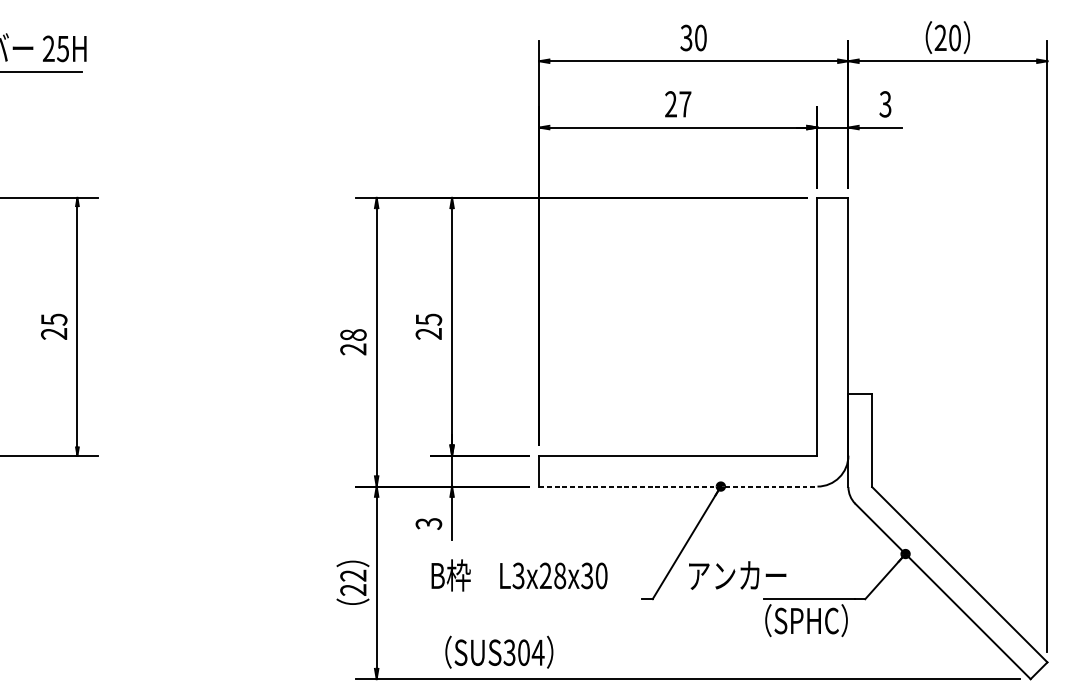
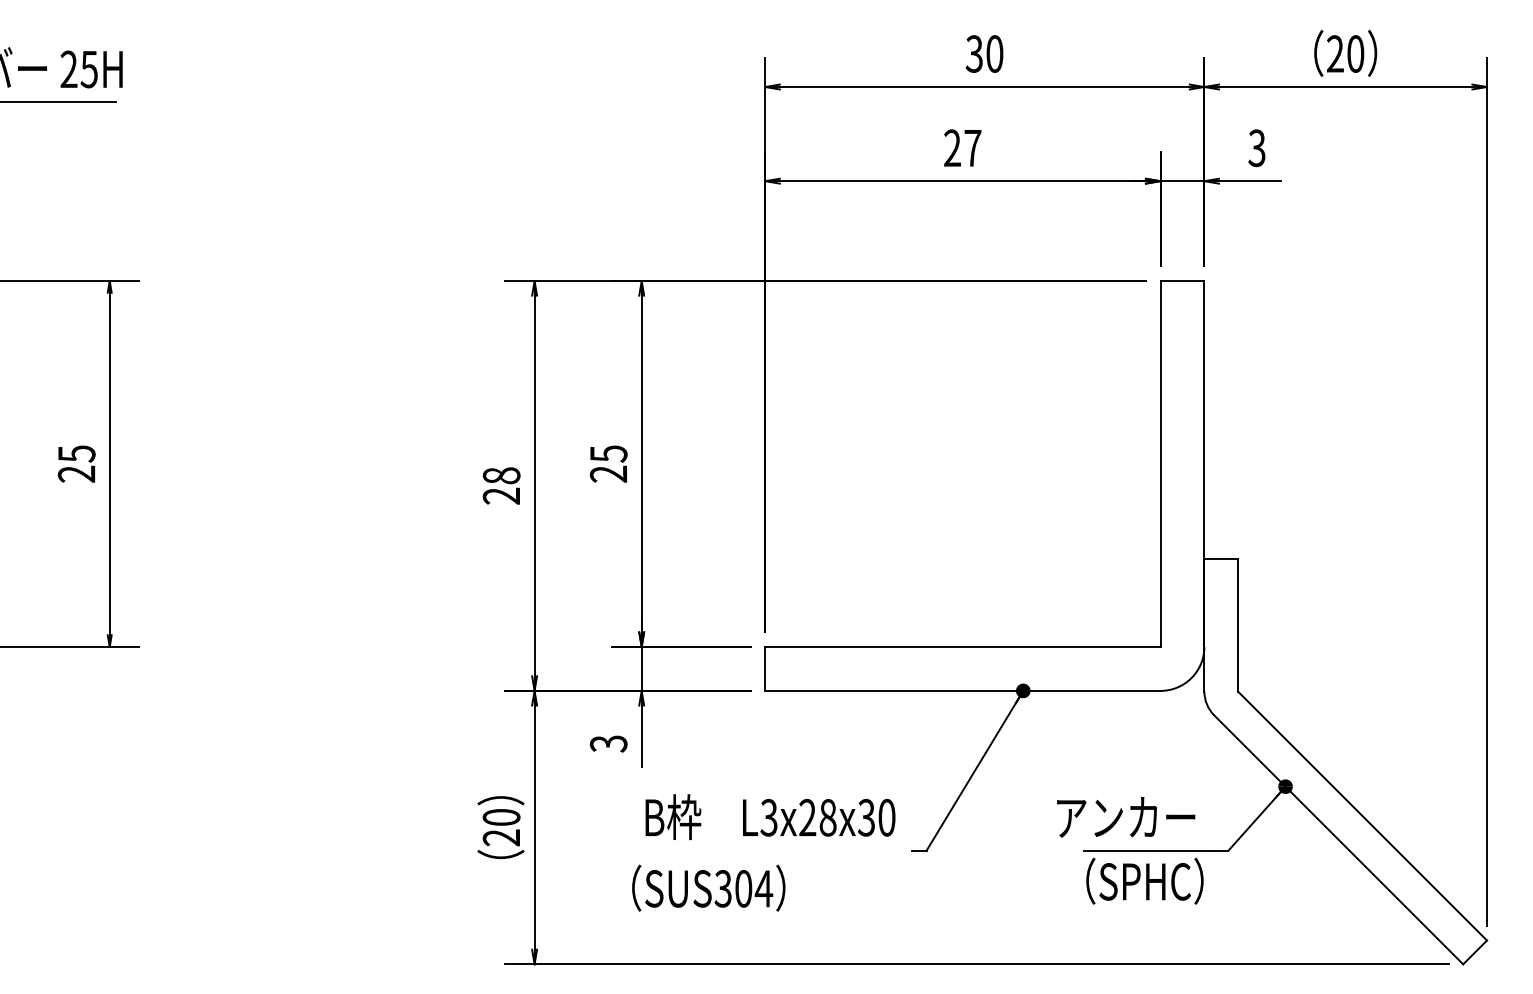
line: (678, 486) -> (962, 690), dashed -> solid
text: (353, 575) -> (501, 817), 22 -> 20
text: (519, 575) -> (770, 816), moved
text: (737, 575) -> (1126, 817), moved
text: (499, 651) -> (708, 887), moved

